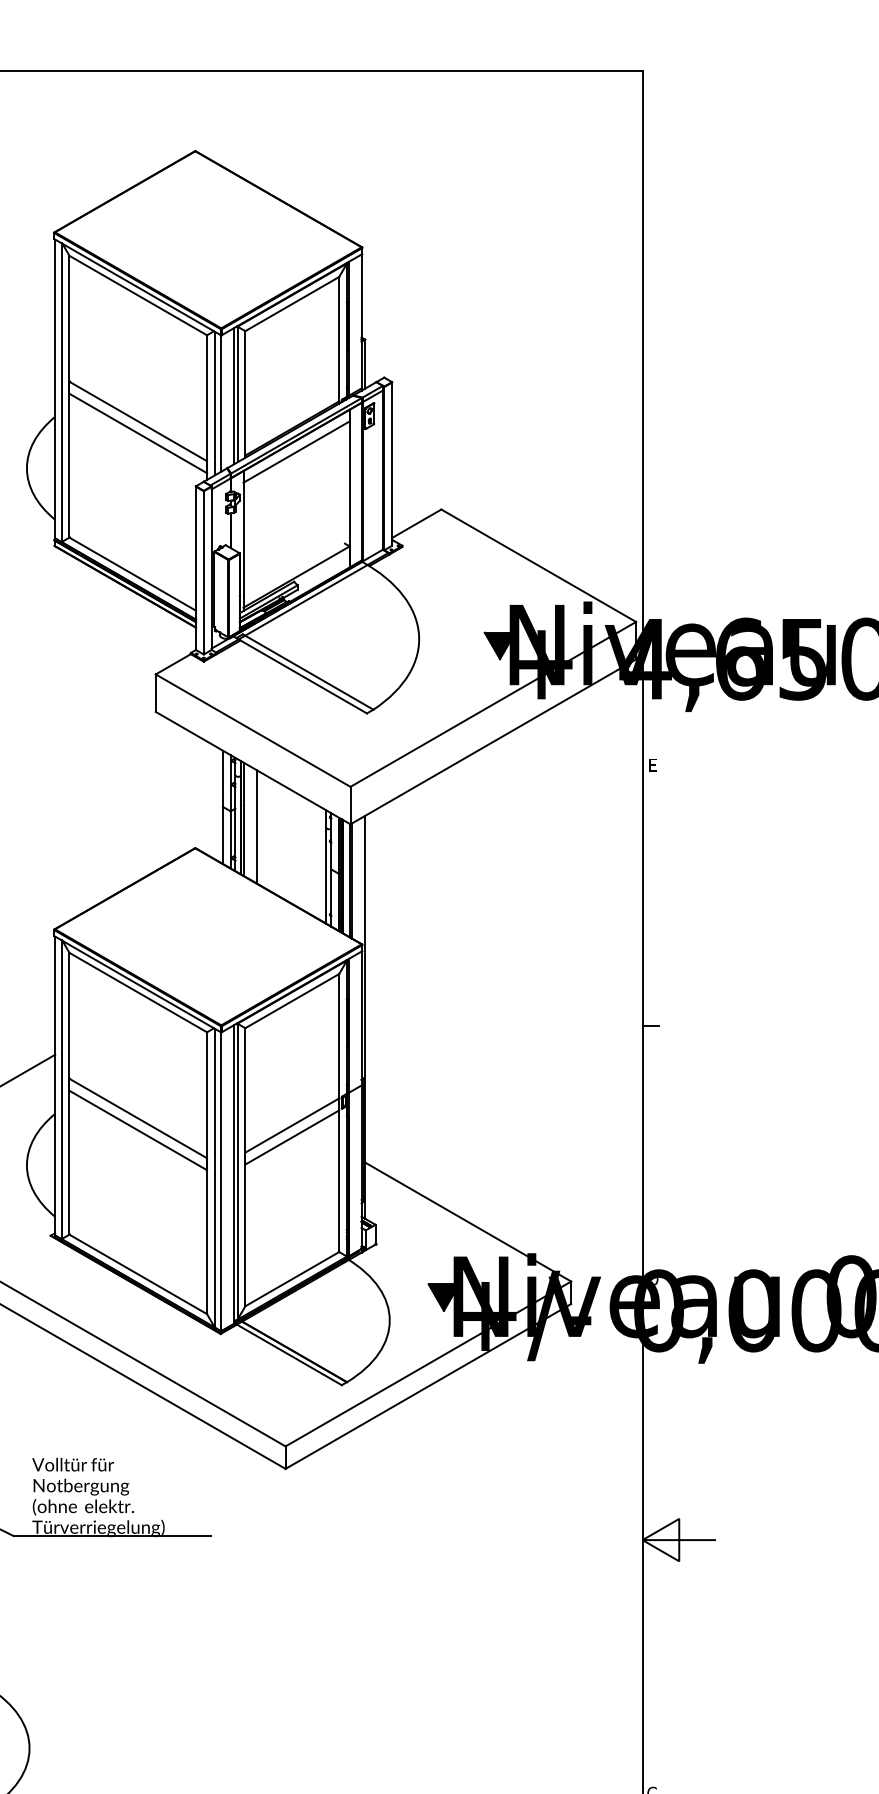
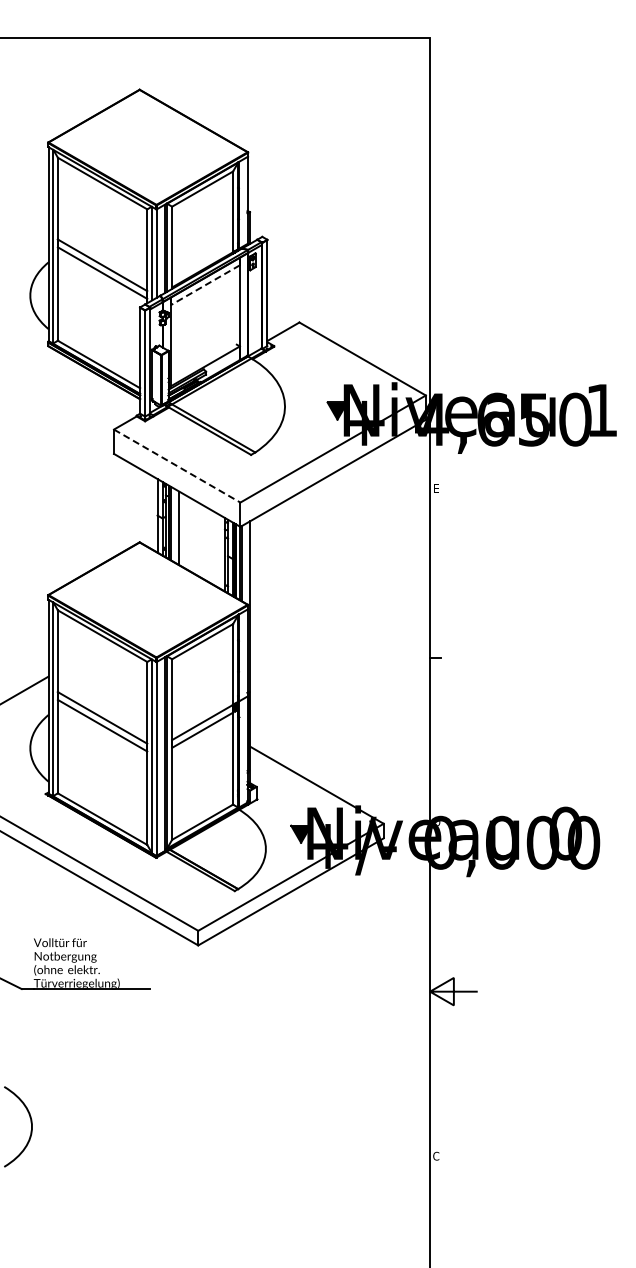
line: (296, 452) -> (205, 285), solid -> dashed
line: (253, 731) -> (177, 466), solid -> dashed

